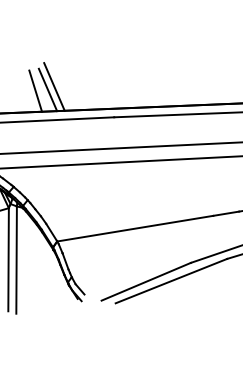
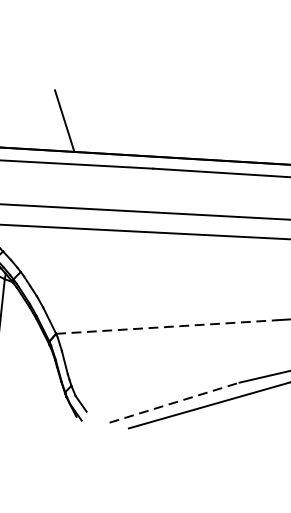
line: (54, 86) -> (74, 117), removed
line: (35, 90) -> (47, 120), removed
line: (135, 228) -> (167, 326), solid -> dashed
line: (146, 281) -> (174, 402), solid -> dashed

